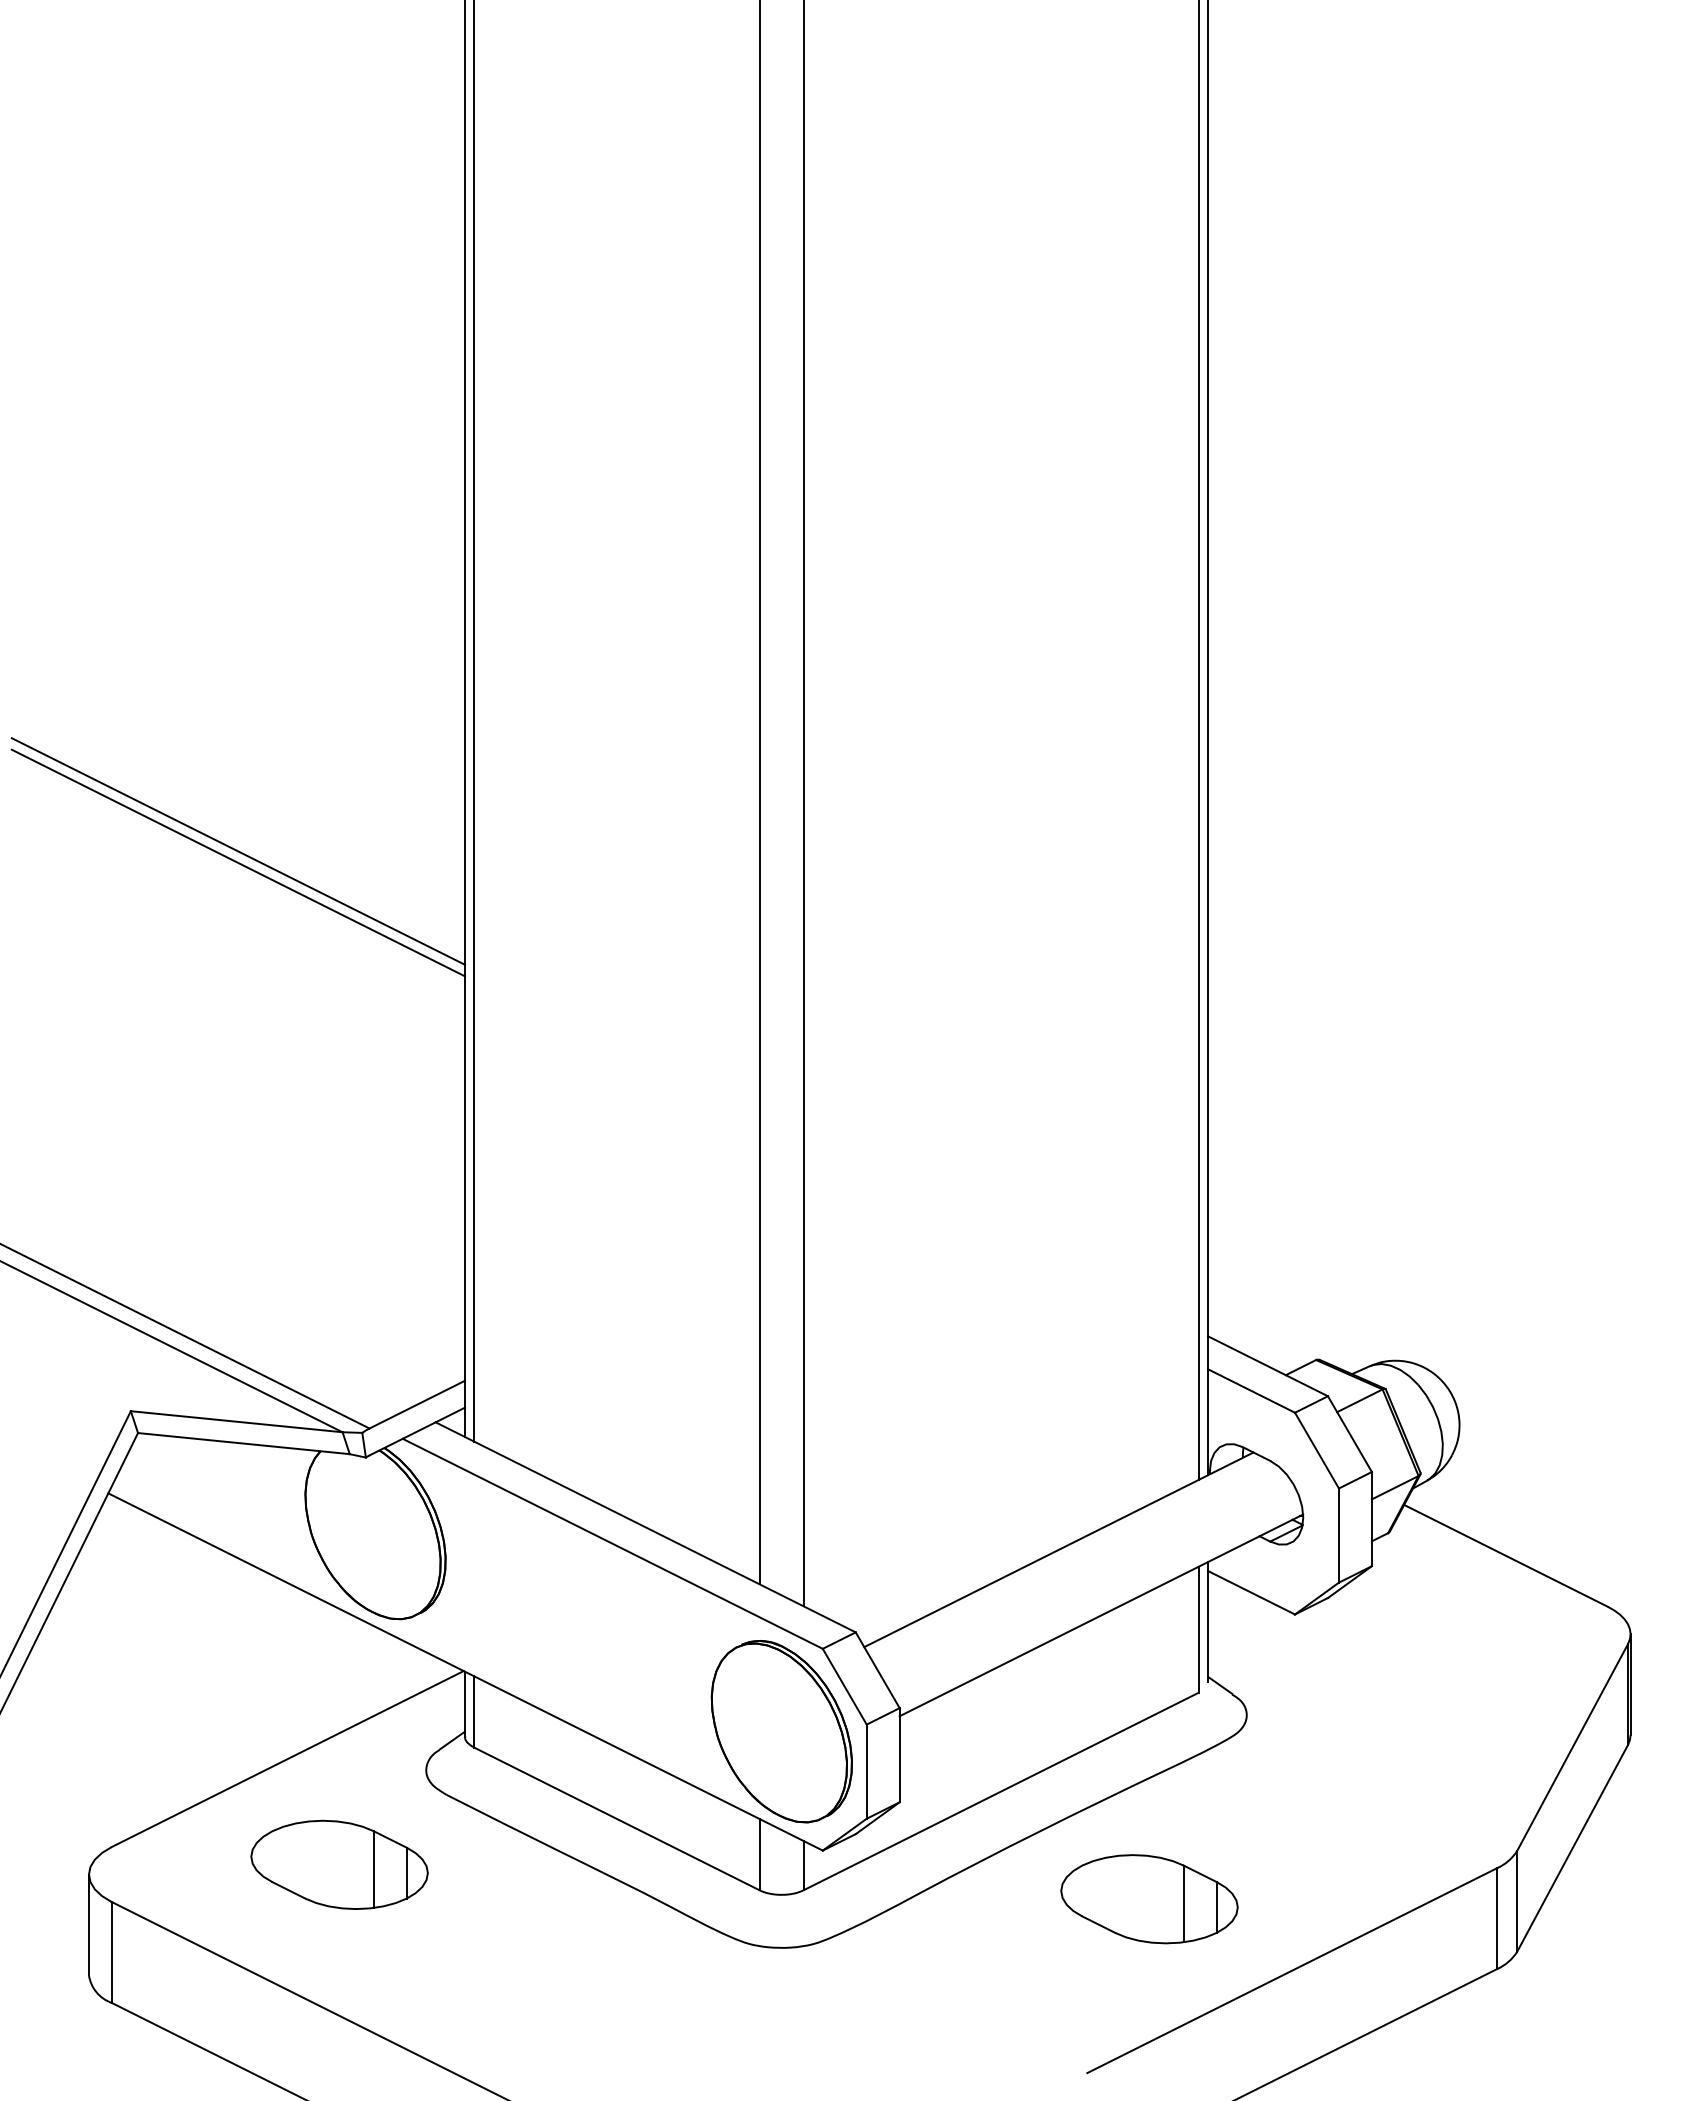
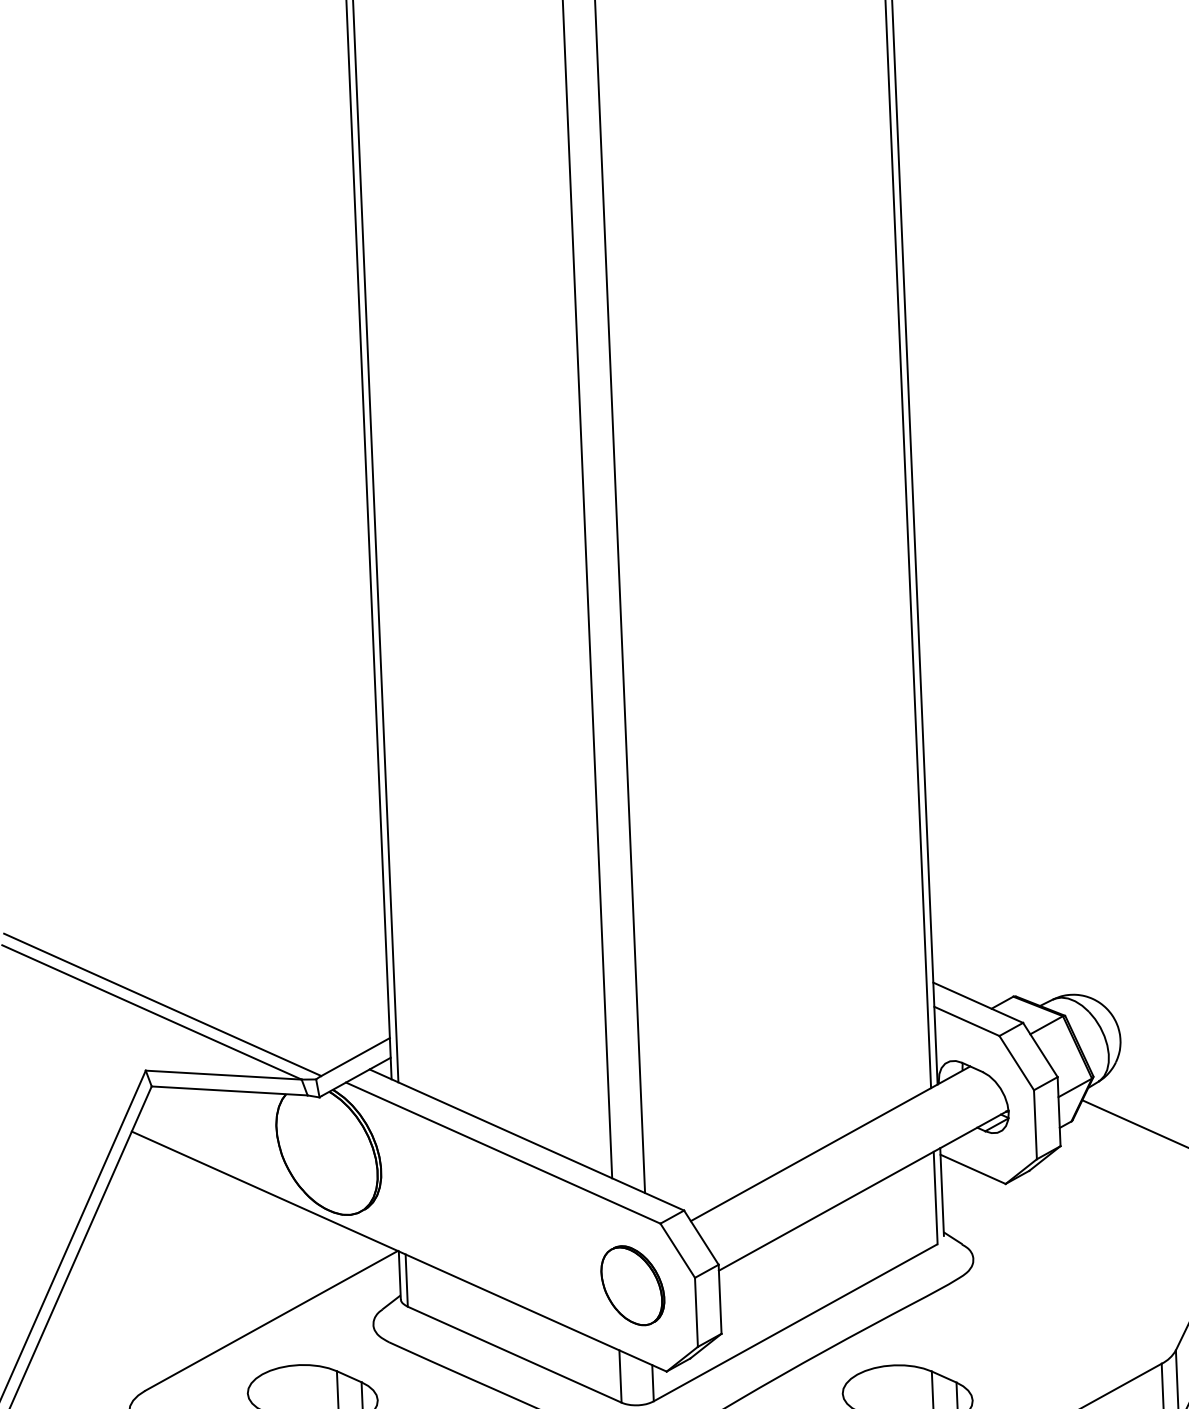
line: (238, 851) -> (207, 656), removed
line: (238, 862) -> (207, 665), removed
part: (781, 1731) -> (632, 1285), size x0.6

